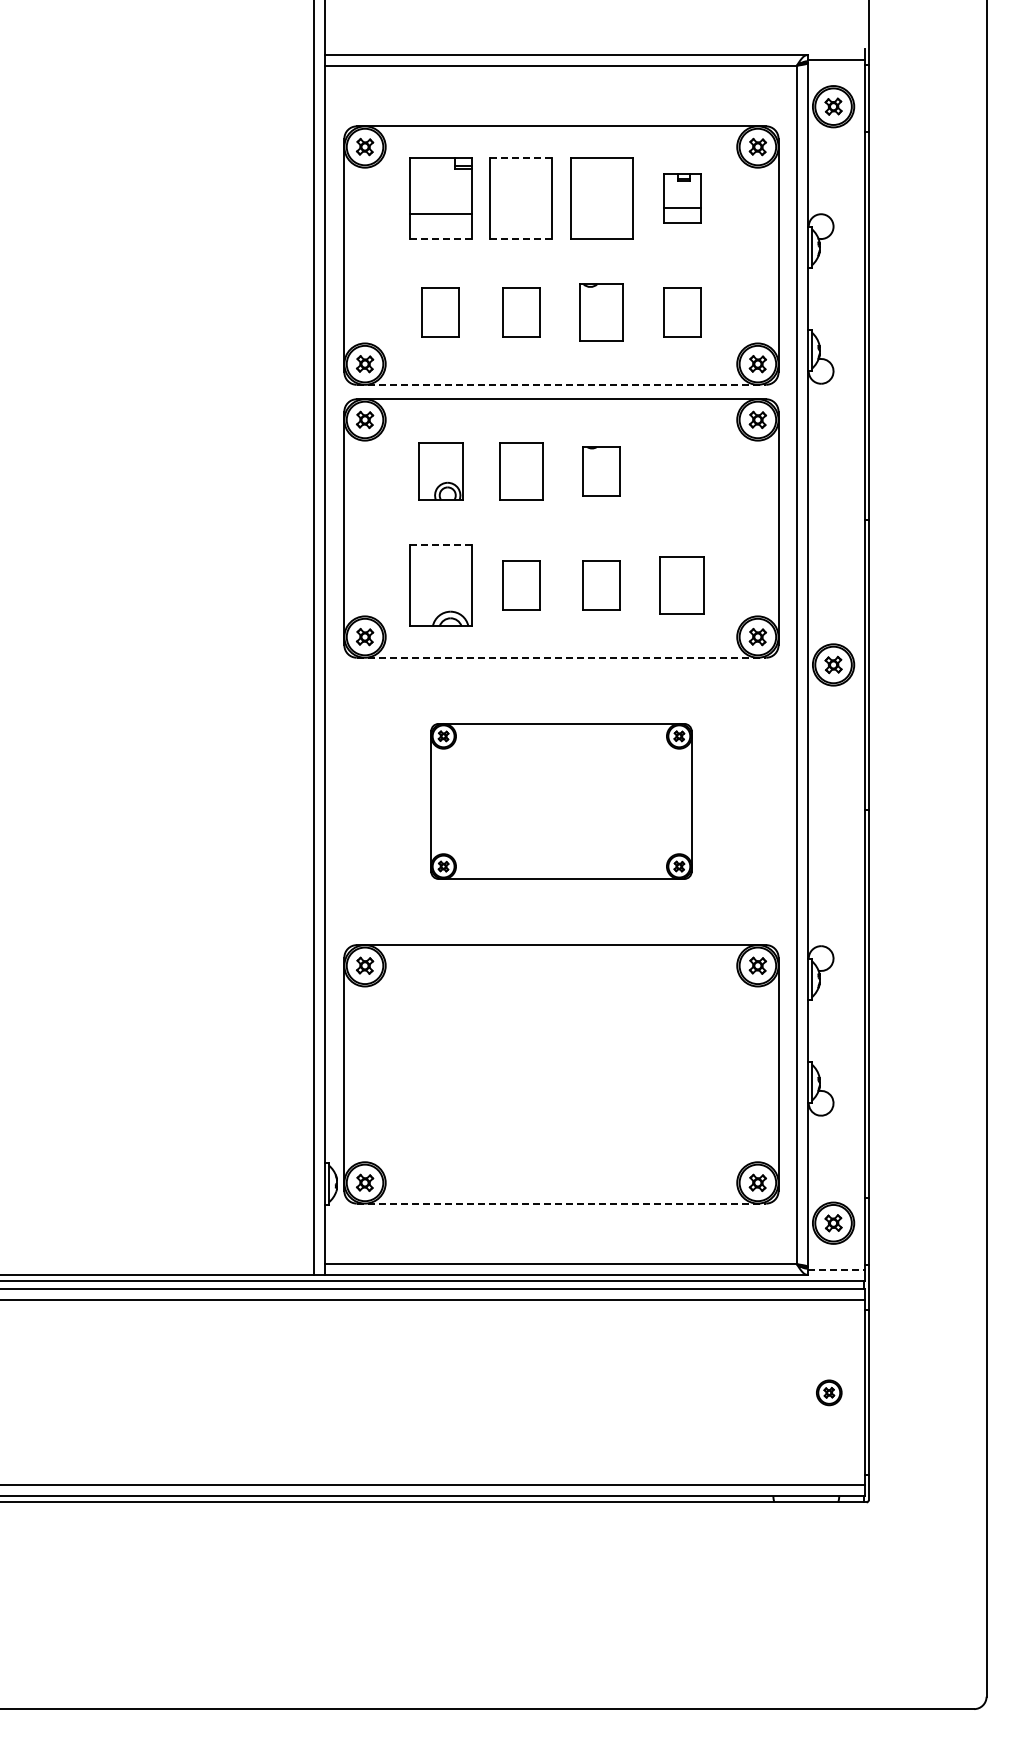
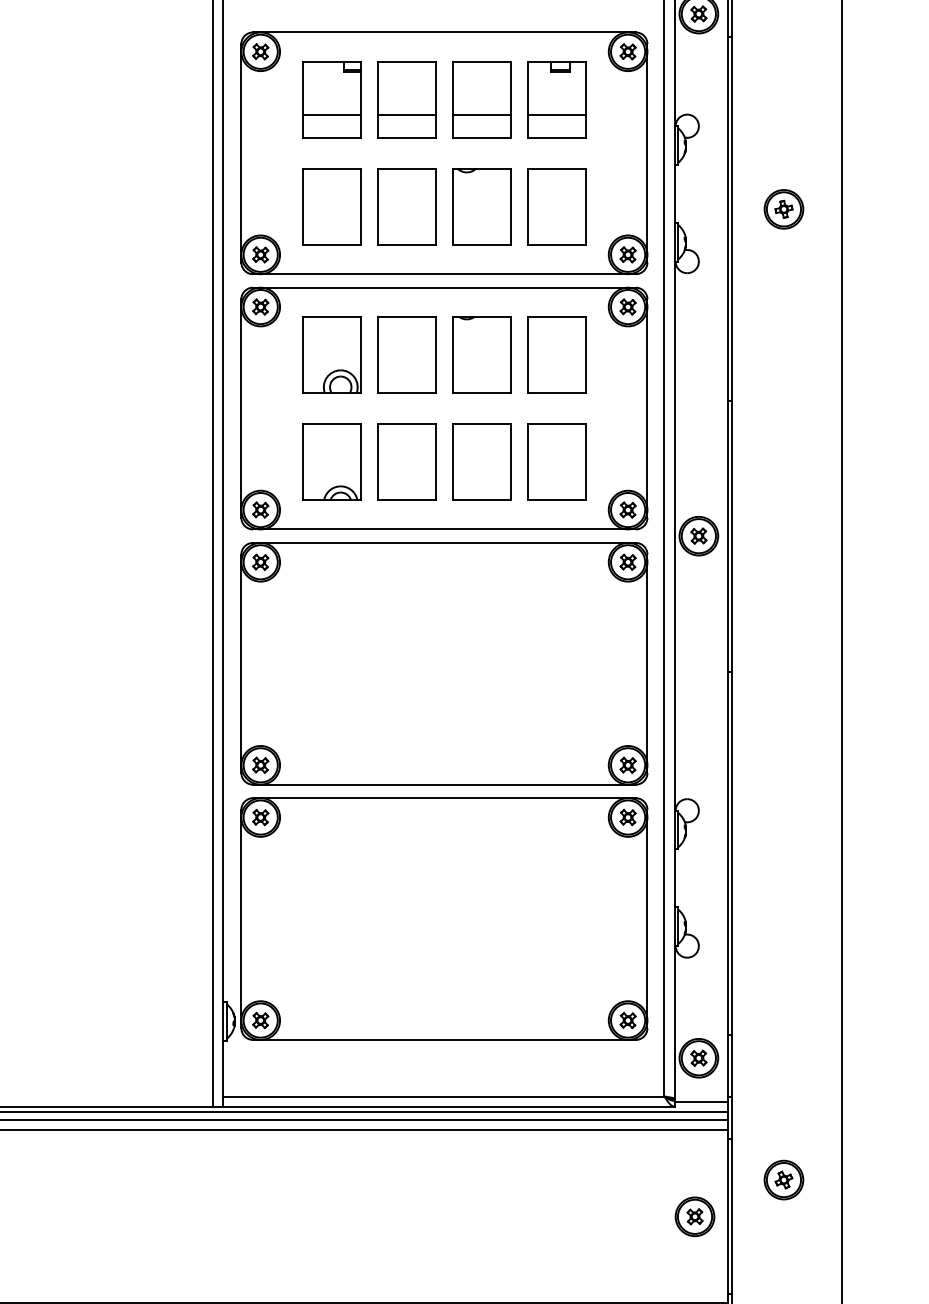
line: (521, 157) -> (407, 61), dashed -> solid
part: (681, 198) -> (556, 99), size x1.67
line: (521, 214) -> (407, 114), added
line: (601, 214) -> (481, 114), added
line: (440, 239) -> (331, 138), dashed -> solid
line: (521, 239) -> (407, 138), dashed -> solid
part: (440, 312) -> (331, 206), size x1.67
part: (520, 312) -> (406, 206), size x1.67
part: (601, 312) -> (481, 206), size x1.43
part: (681, 312) -> (556, 206), size x1.67
part: (924, 315) -> (783, 209), added
line: (561, 384) -> (444, 273), dashed -> solid
part: (440, 471) -> (331, 355), size x1.43
part: (520, 471) -> (406, 355), size x1.43
part: (601, 471) -> (481, 355), size x1.67
part: (681, 471) -> (556, 355), added
line: (440, 545) -> (331, 424), dashed -> solid
part: (520, 585) -> (406, 461), size x1.67
part: (601, 585) -> (481, 461), size x1.67
part: (681, 585) -> (556, 461), size x1.43
line: (561, 657) -> (444, 529), dashed -> solid
part: (561, 801) -> (444, 663), size x1.67
line: (561, 1203) -> (444, 1039), dashed -> solid
line: (836, 1270) -> (701, 1102), dashed -> solid
part: (924, 1353) -> (783, 1180), added
part: (828, 1392) -> (694, 1216), size x1.67

